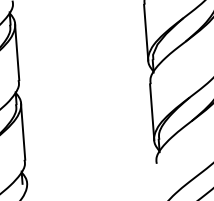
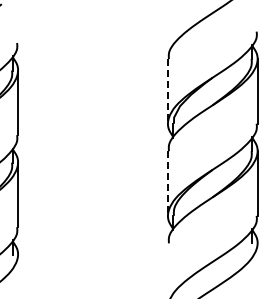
line: (146, 32) -> (168, 91), solid -> dashed
line: (152, 113) -> (168, 184), solid -> dashed

